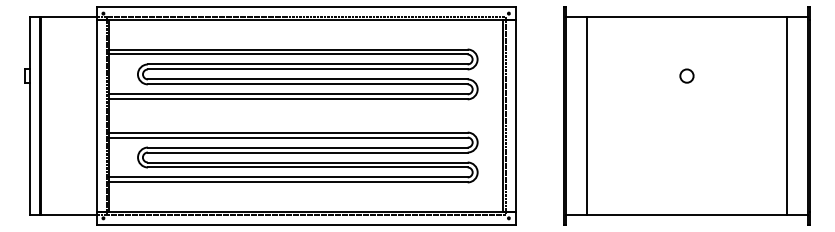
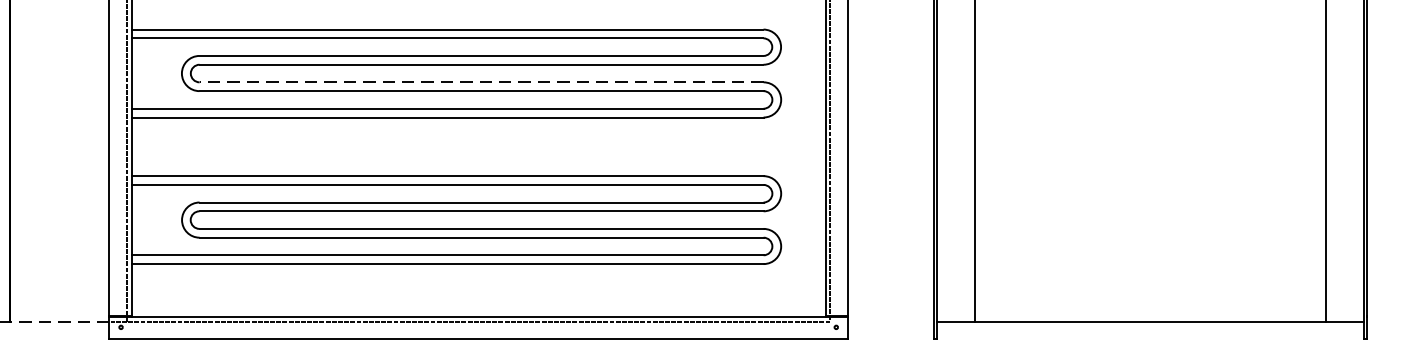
circle: (686, 75) -> (1149, 75), removed
line: (307, 79) -> (481, 82), solid -> dashed
line: (68, 215) -> (59, 322), solid -> dashed

